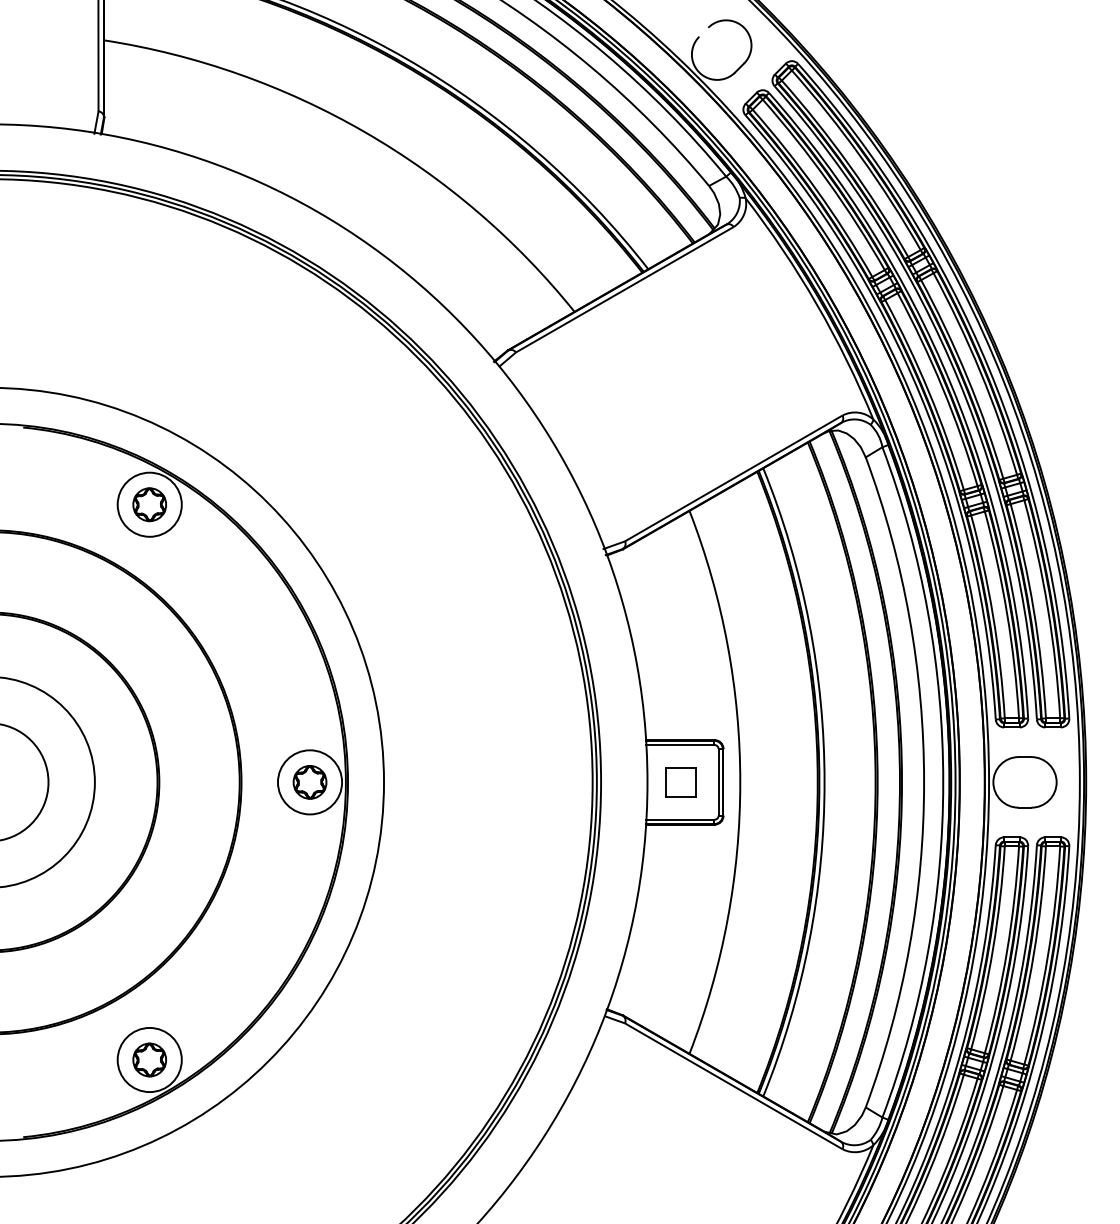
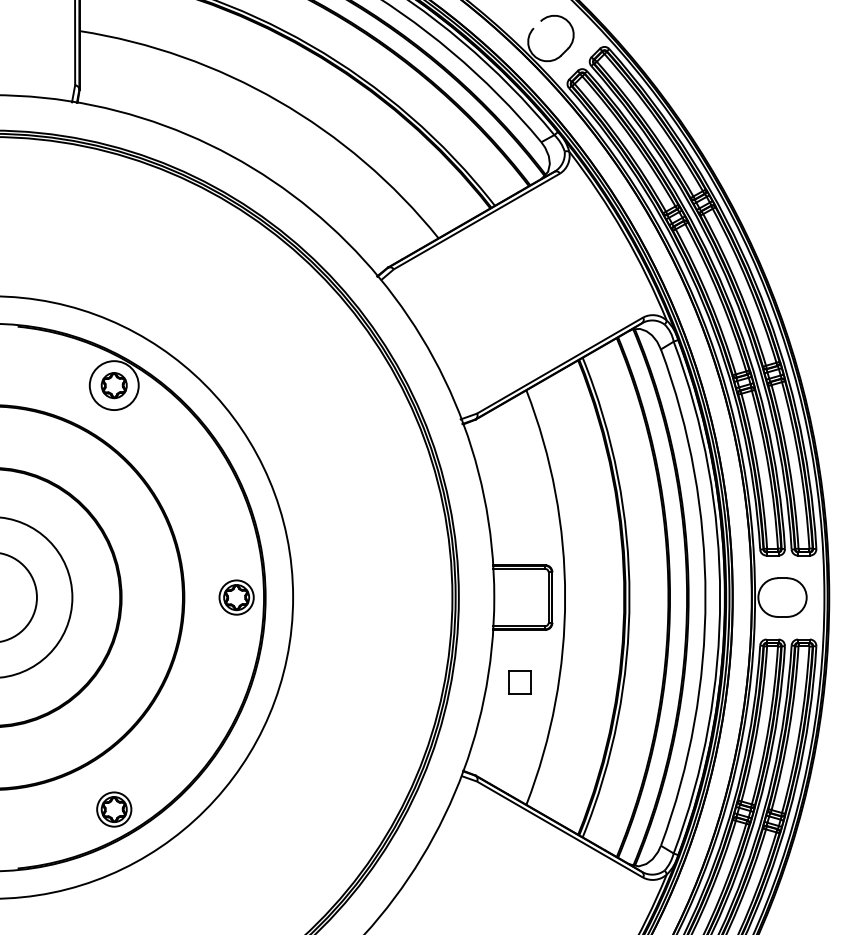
circle: (309, 782) -> (236, 597), size x0.7
part: (680, 782) -> (519, 682), moved
circle: (149, 1059) -> (114, 809), size x0.7

